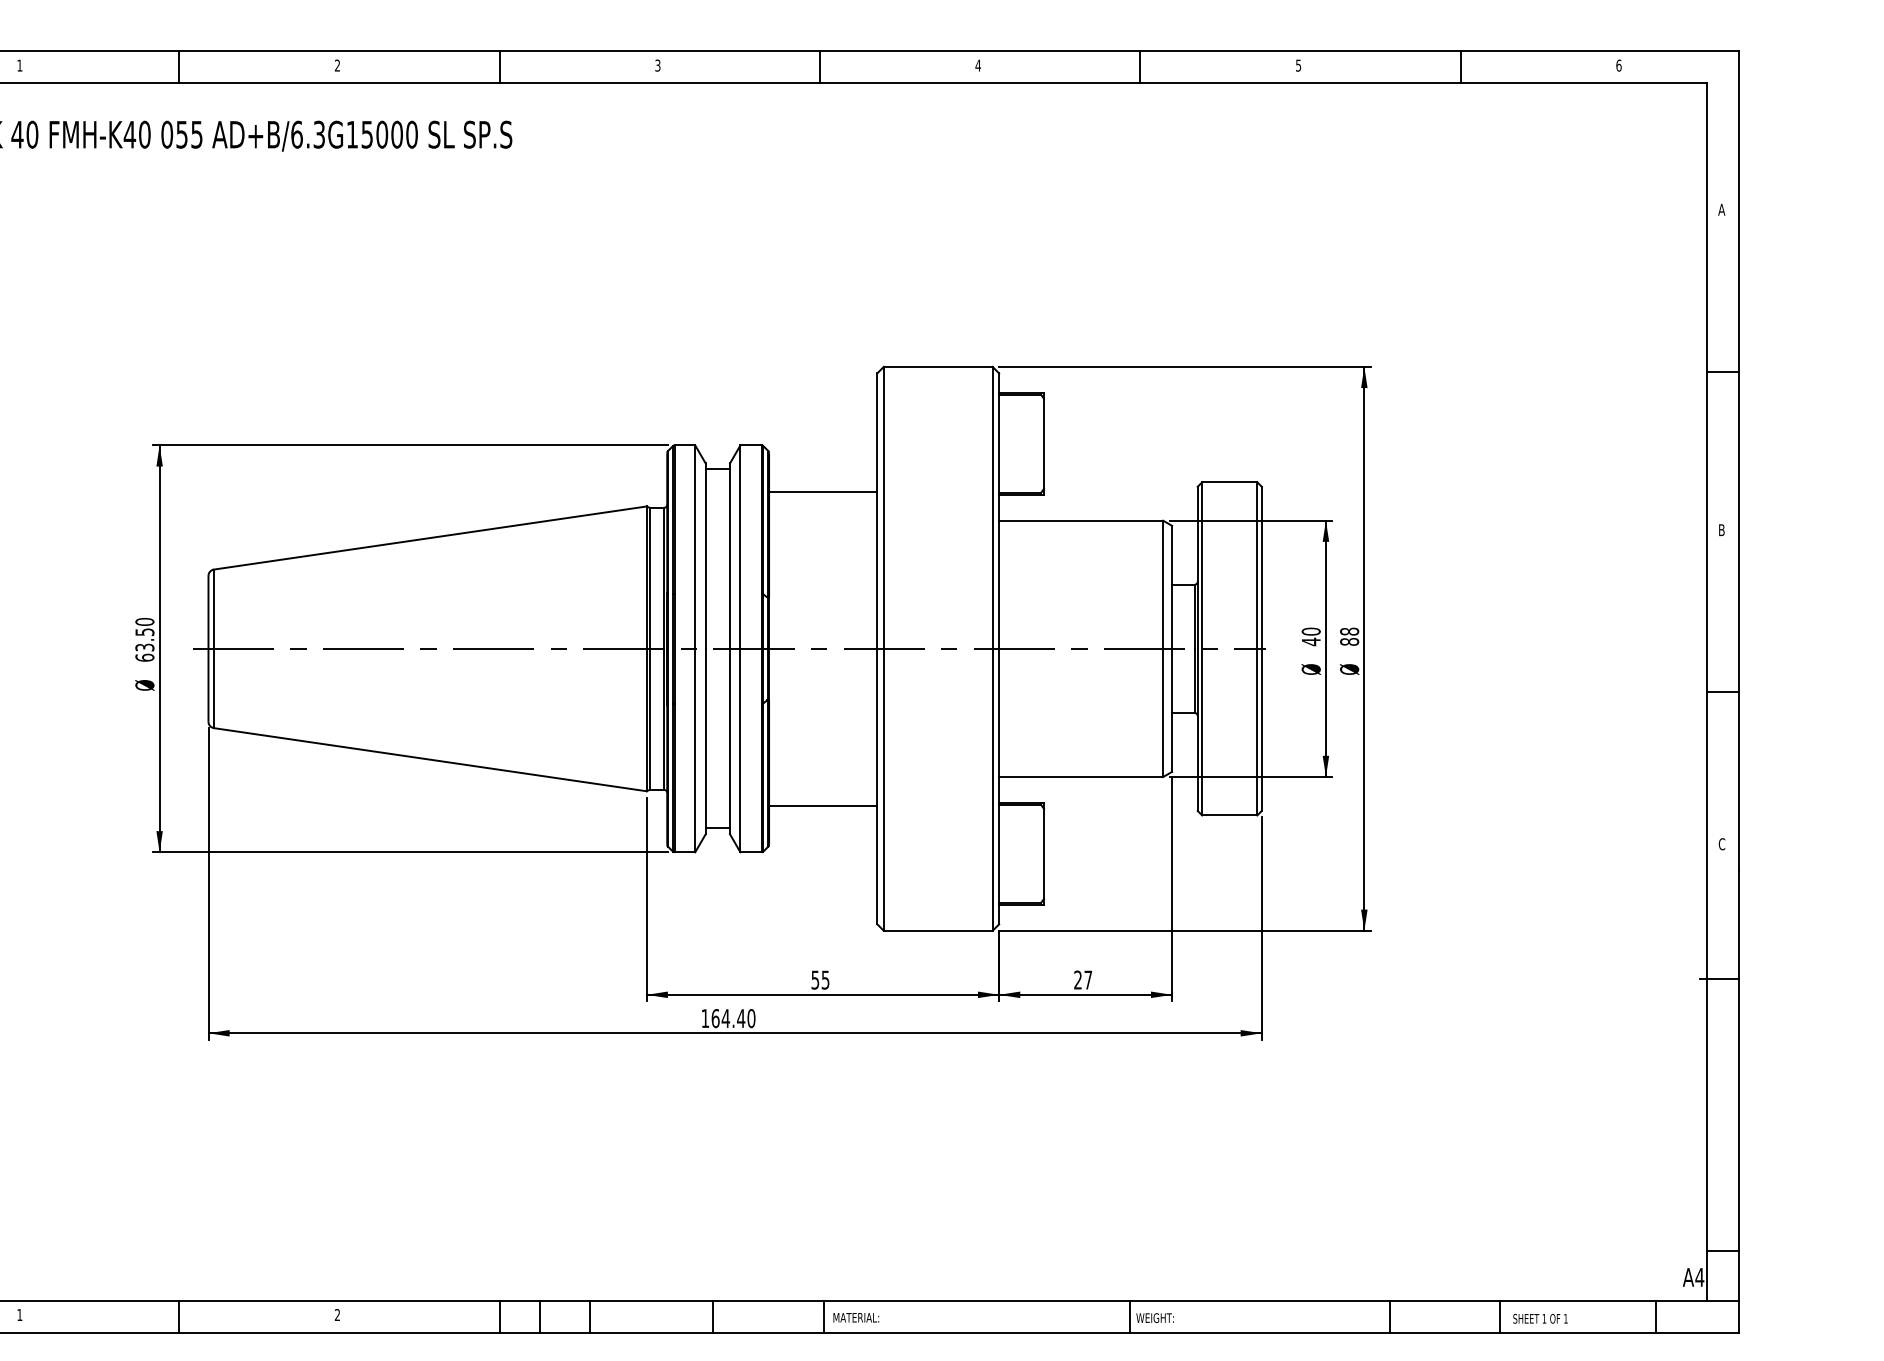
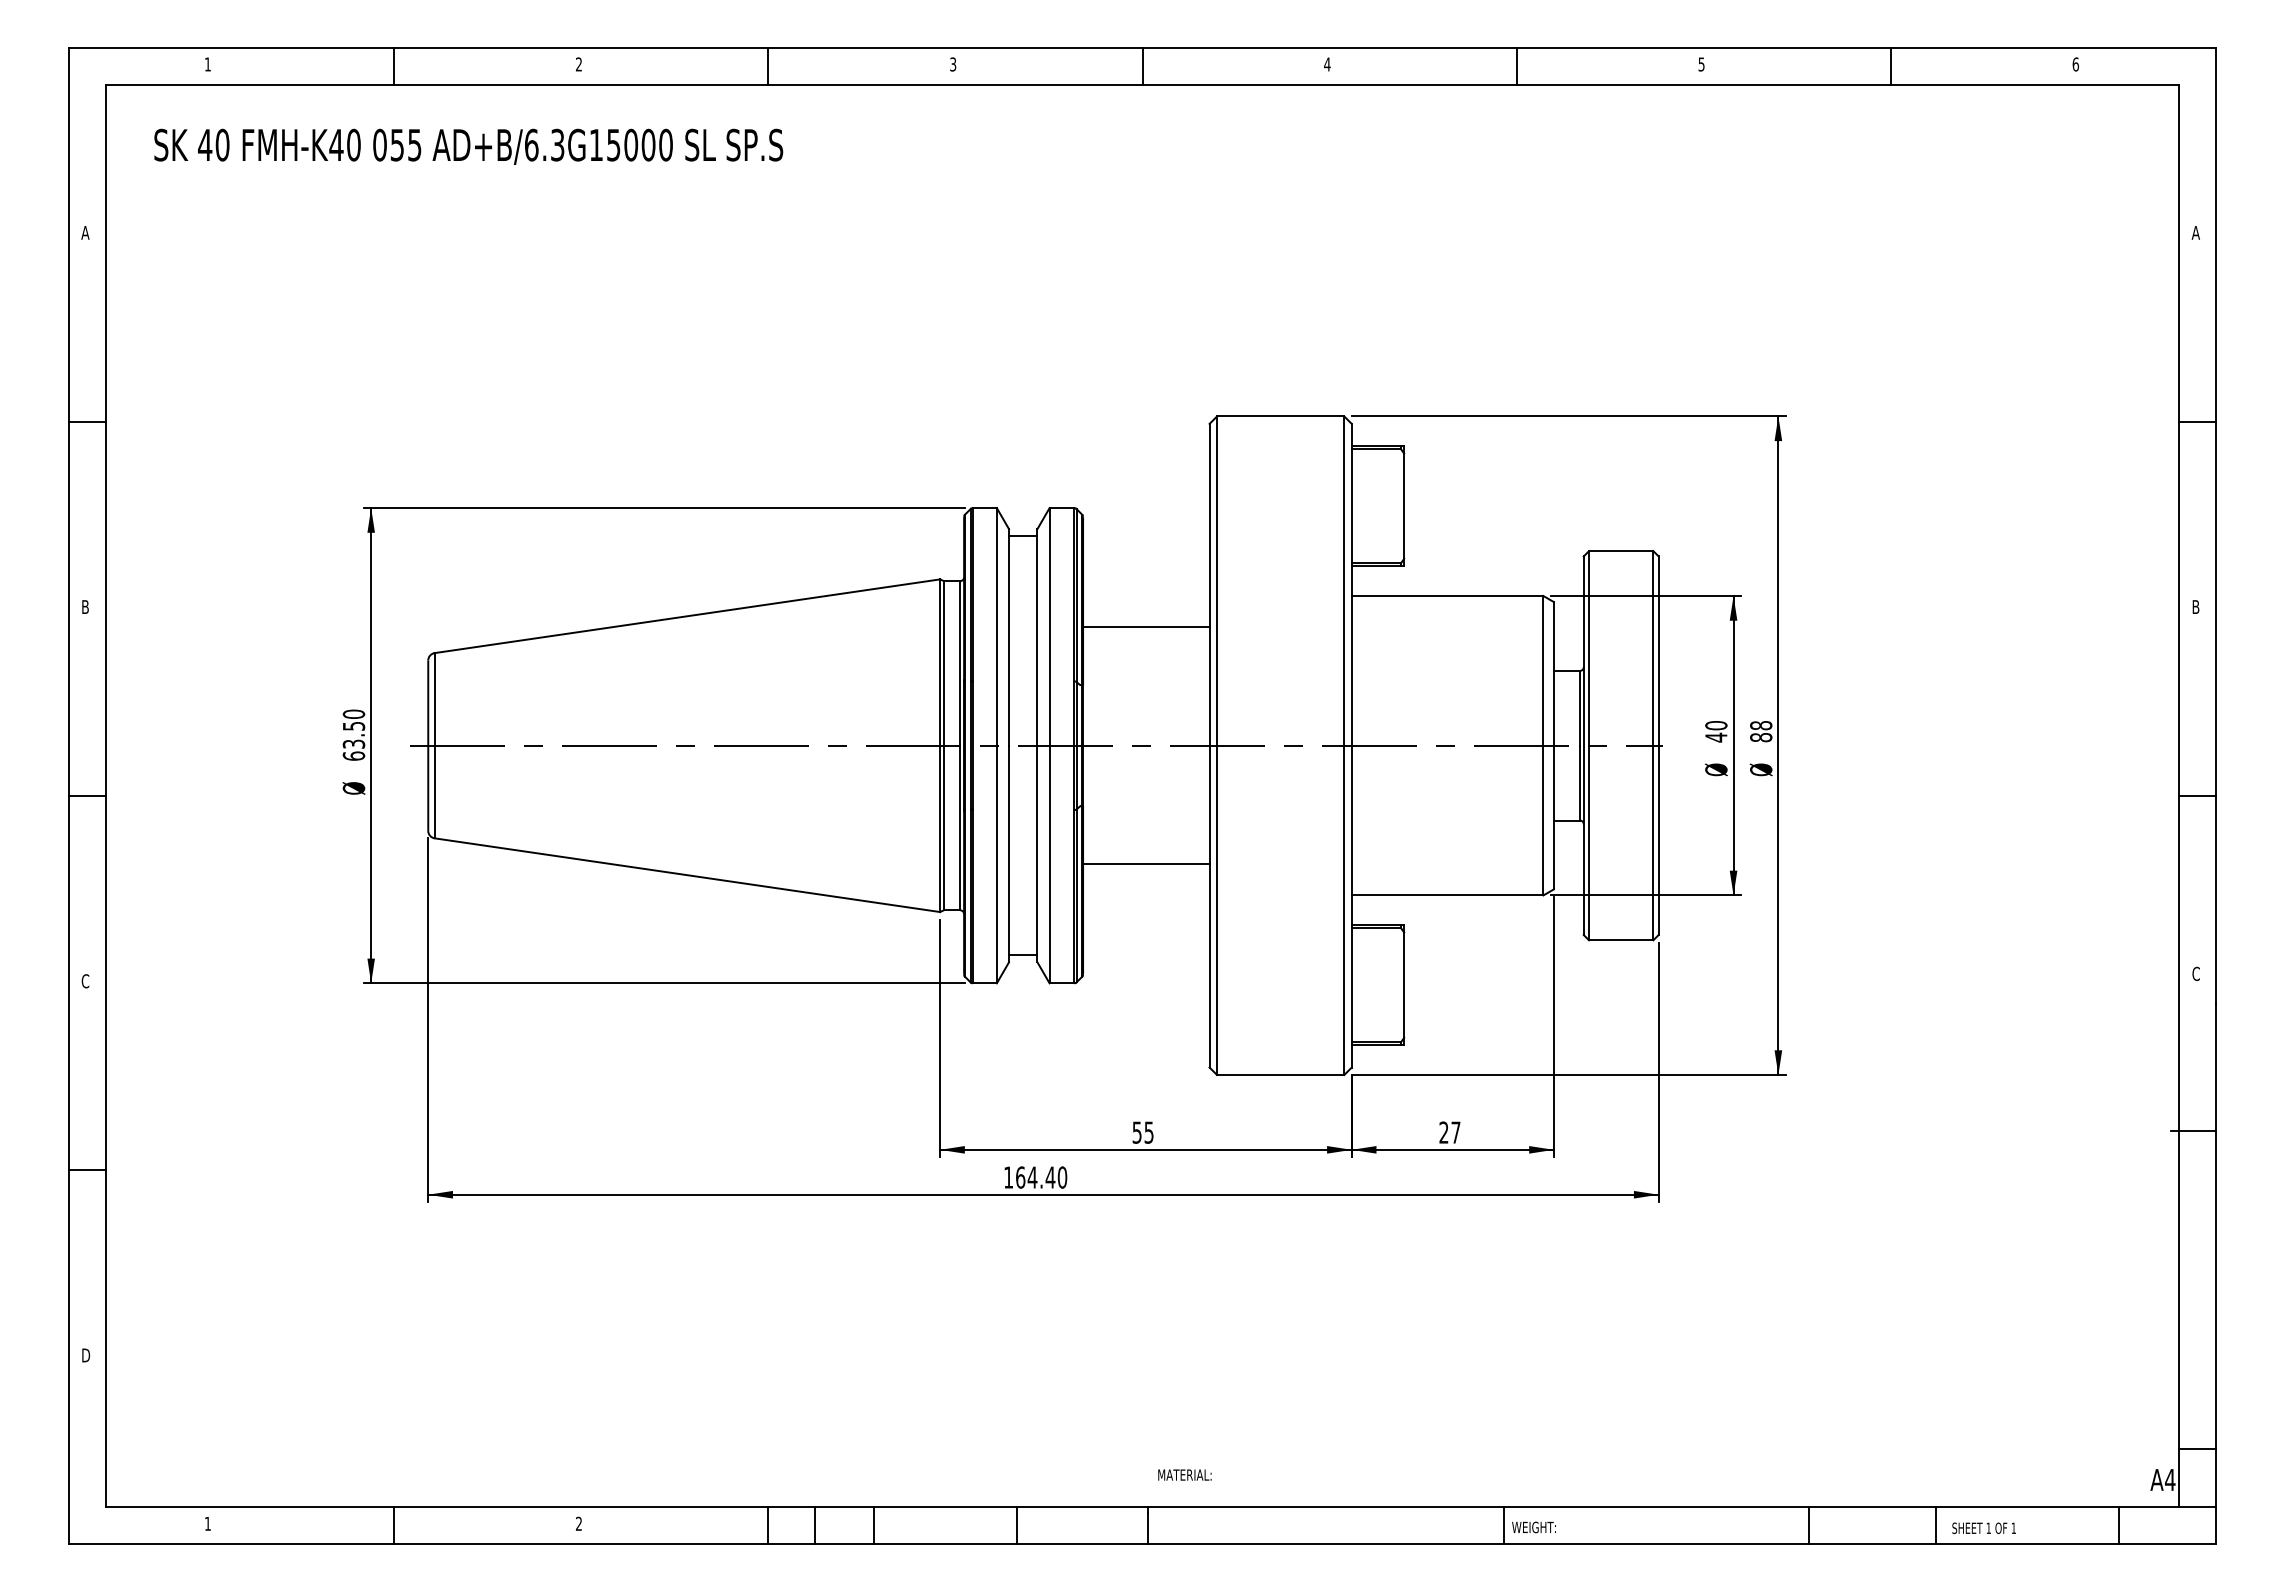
line: (823, 492) -> (1146, 627), moved
line: (823, 806) -> (1146, 864), moved
text: (855, 1317) -> (1184, 1474), moved

